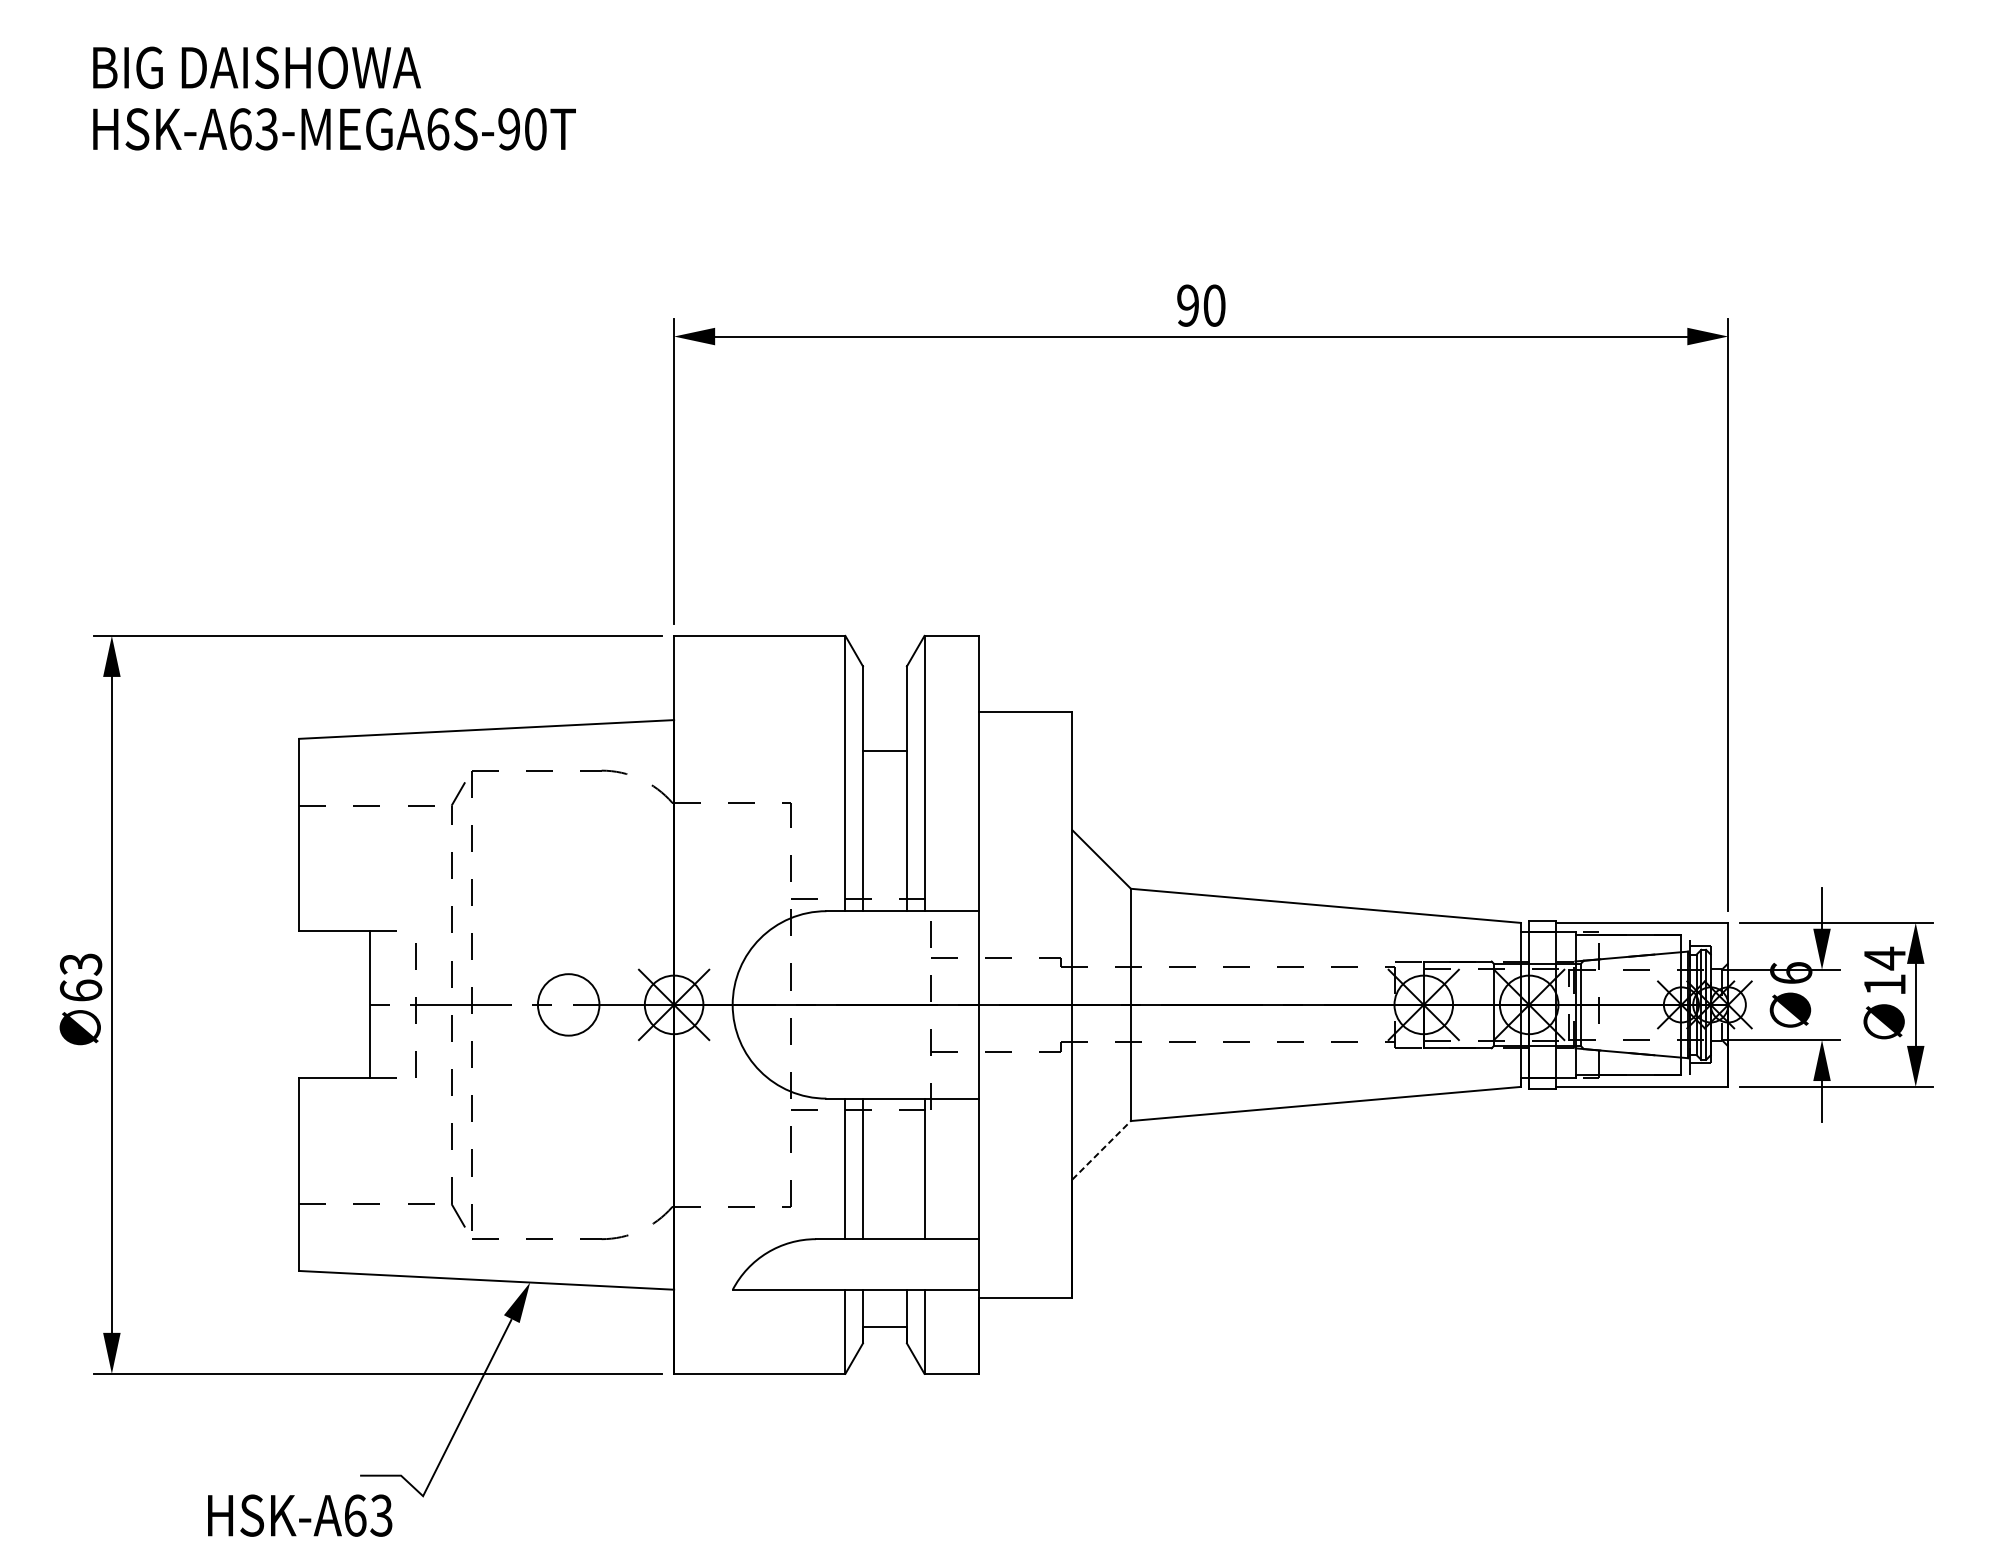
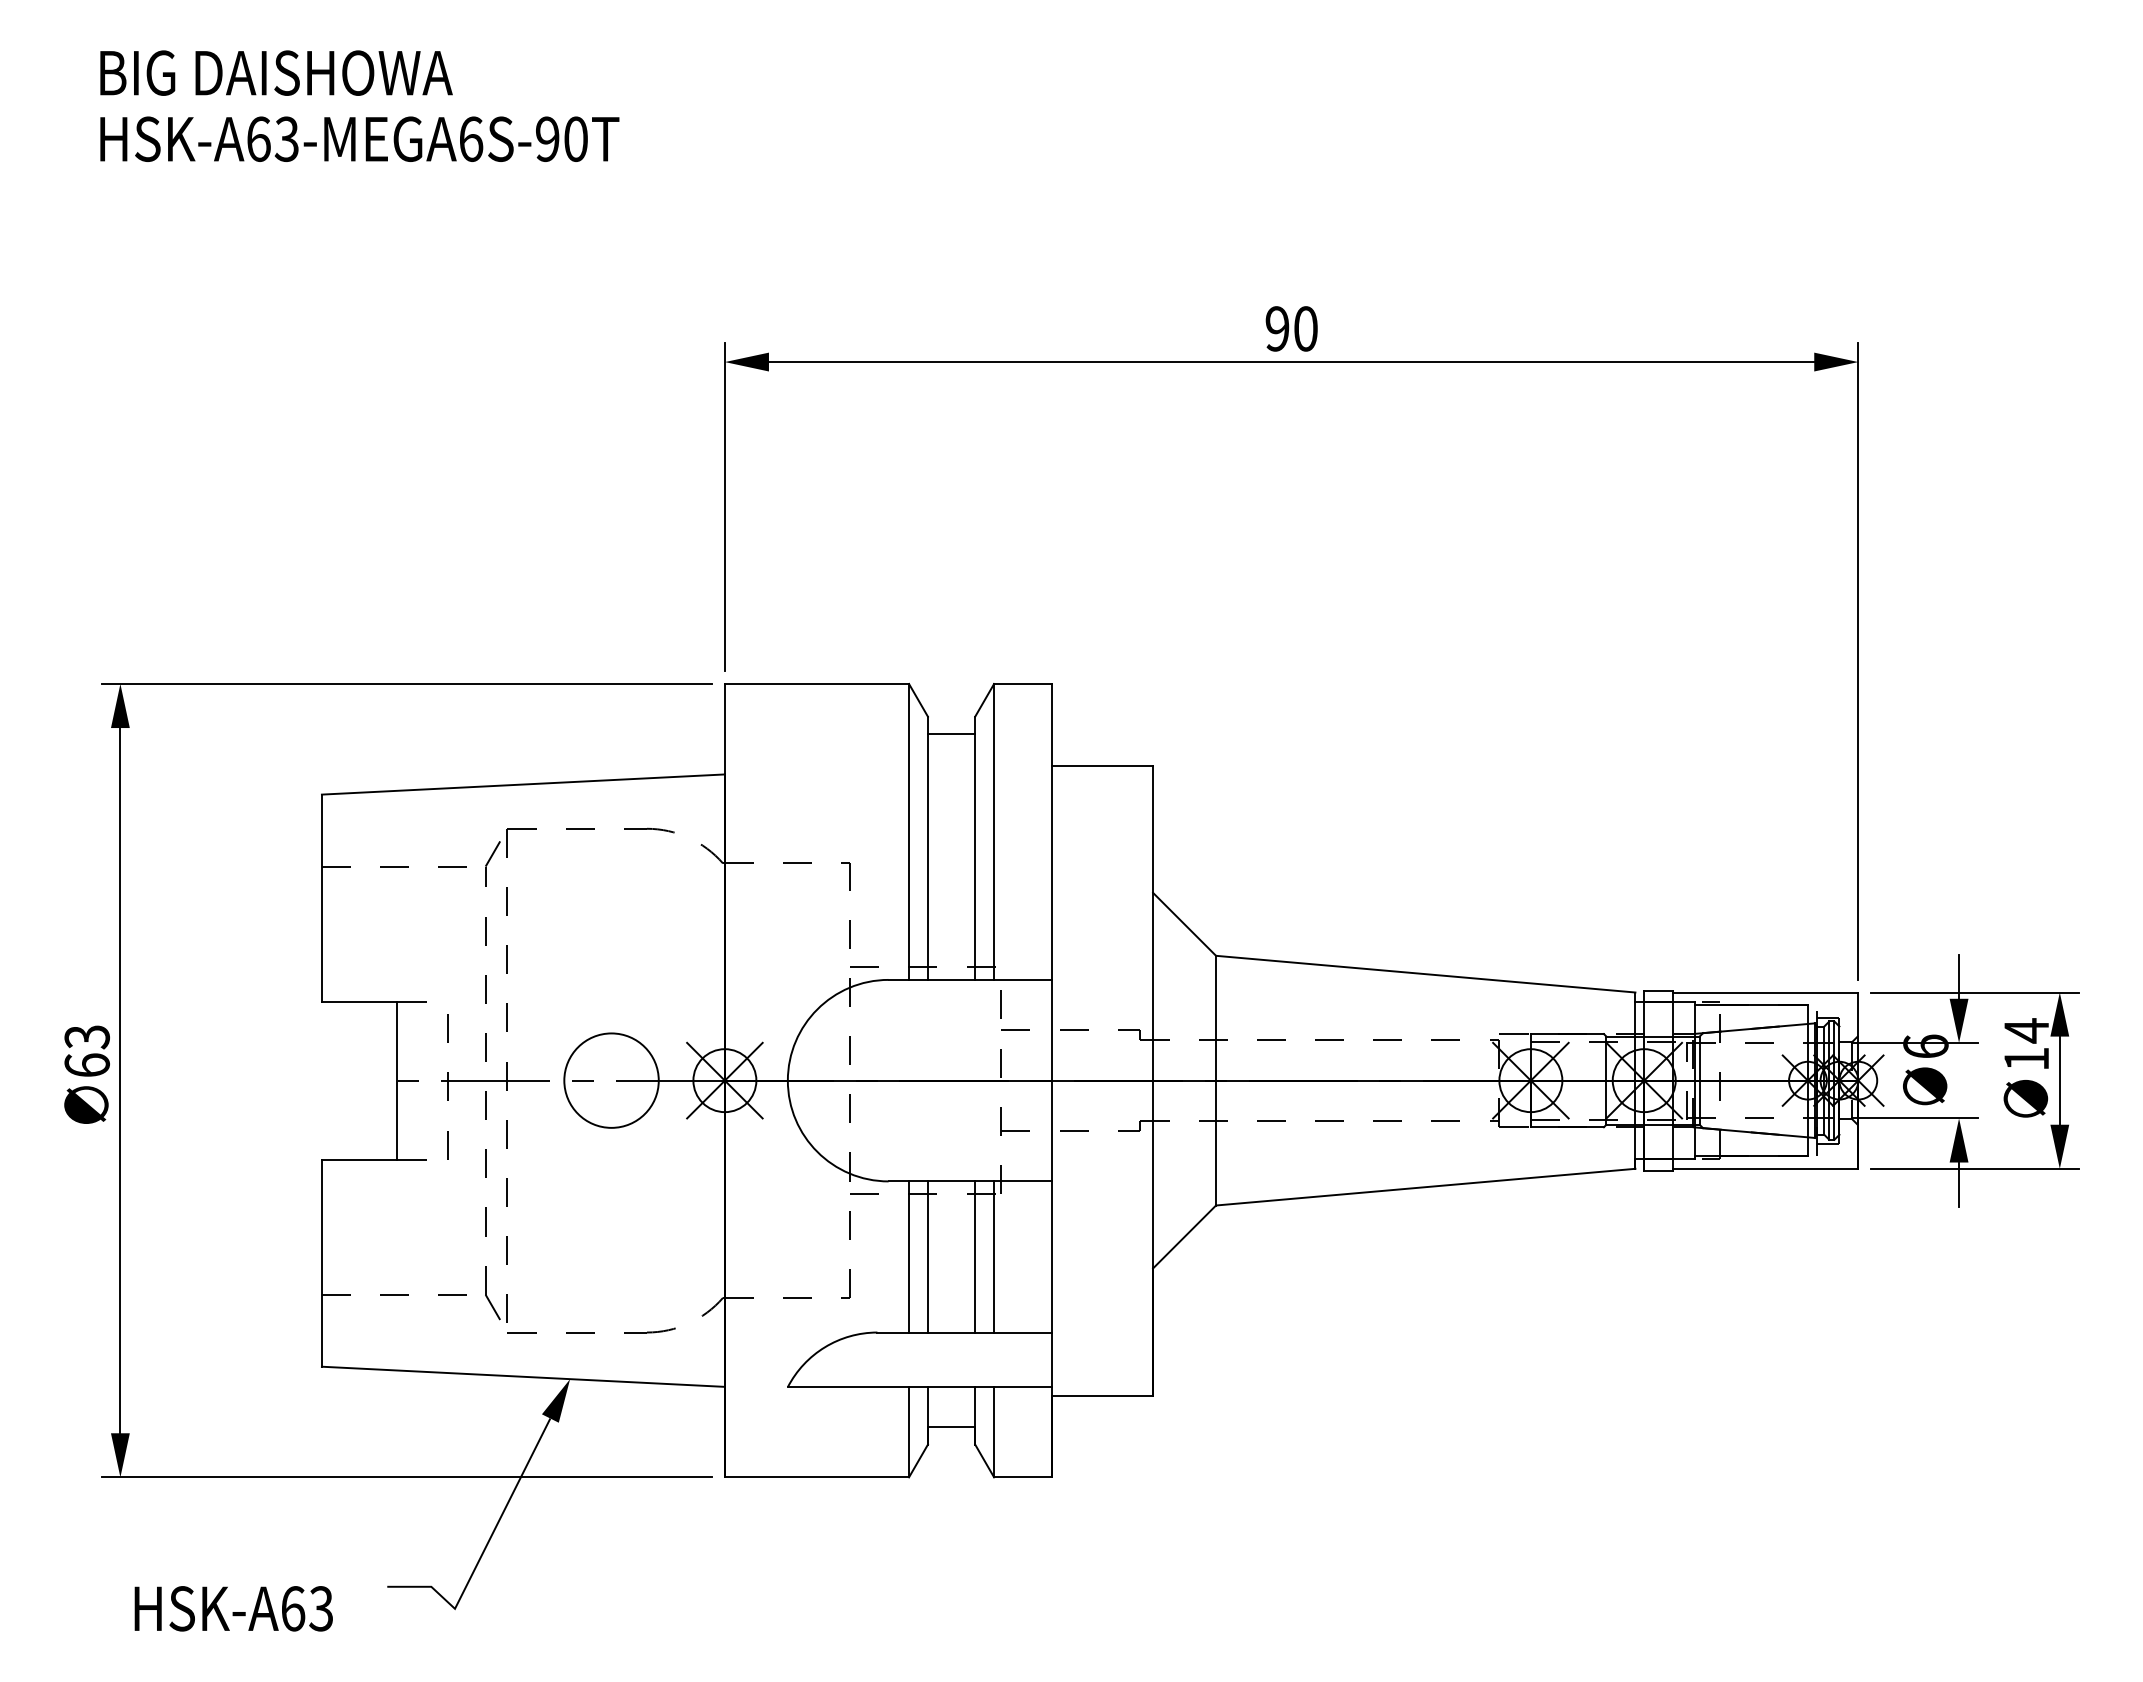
line: (884, 750) -> (951, 734), moved
circle: (568, 1004) -> (611, 1080), size x1.43
line: (1101, 1149) -> (1184, 1236), dashed -> solid
line: (907, 1168) -> (975, 1256), added
text: (299, 1515) -> (233, 1608), moved

